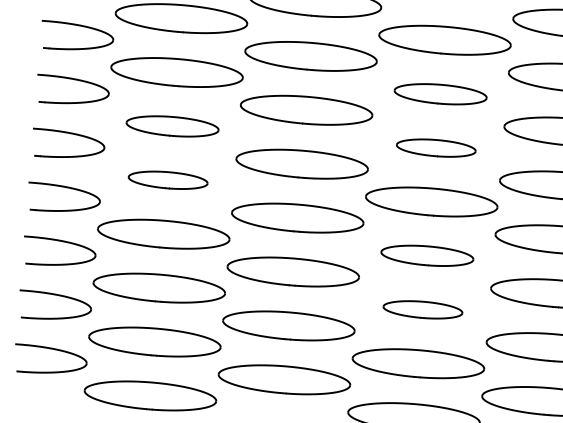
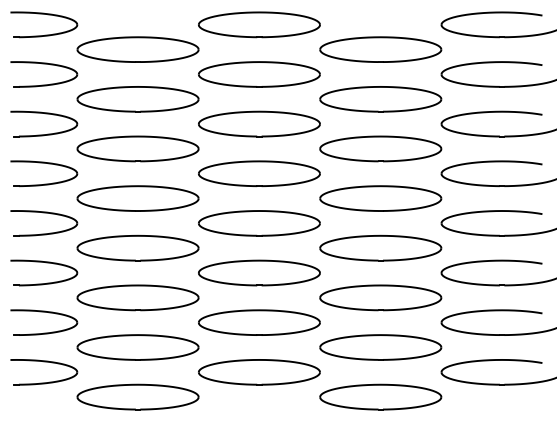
part: (440, 94) -> (380, 99), size x1.43
part: (172, 125) -> (137, 148), size x1.43
part: (435, 147) -> (380, 148), size x1.67
part: (167, 180) -> (137, 198), size x1.67
part: (427, 255) -> (380, 247), size x1.43
part: (422, 309) -> (380, 297), size x1.67

